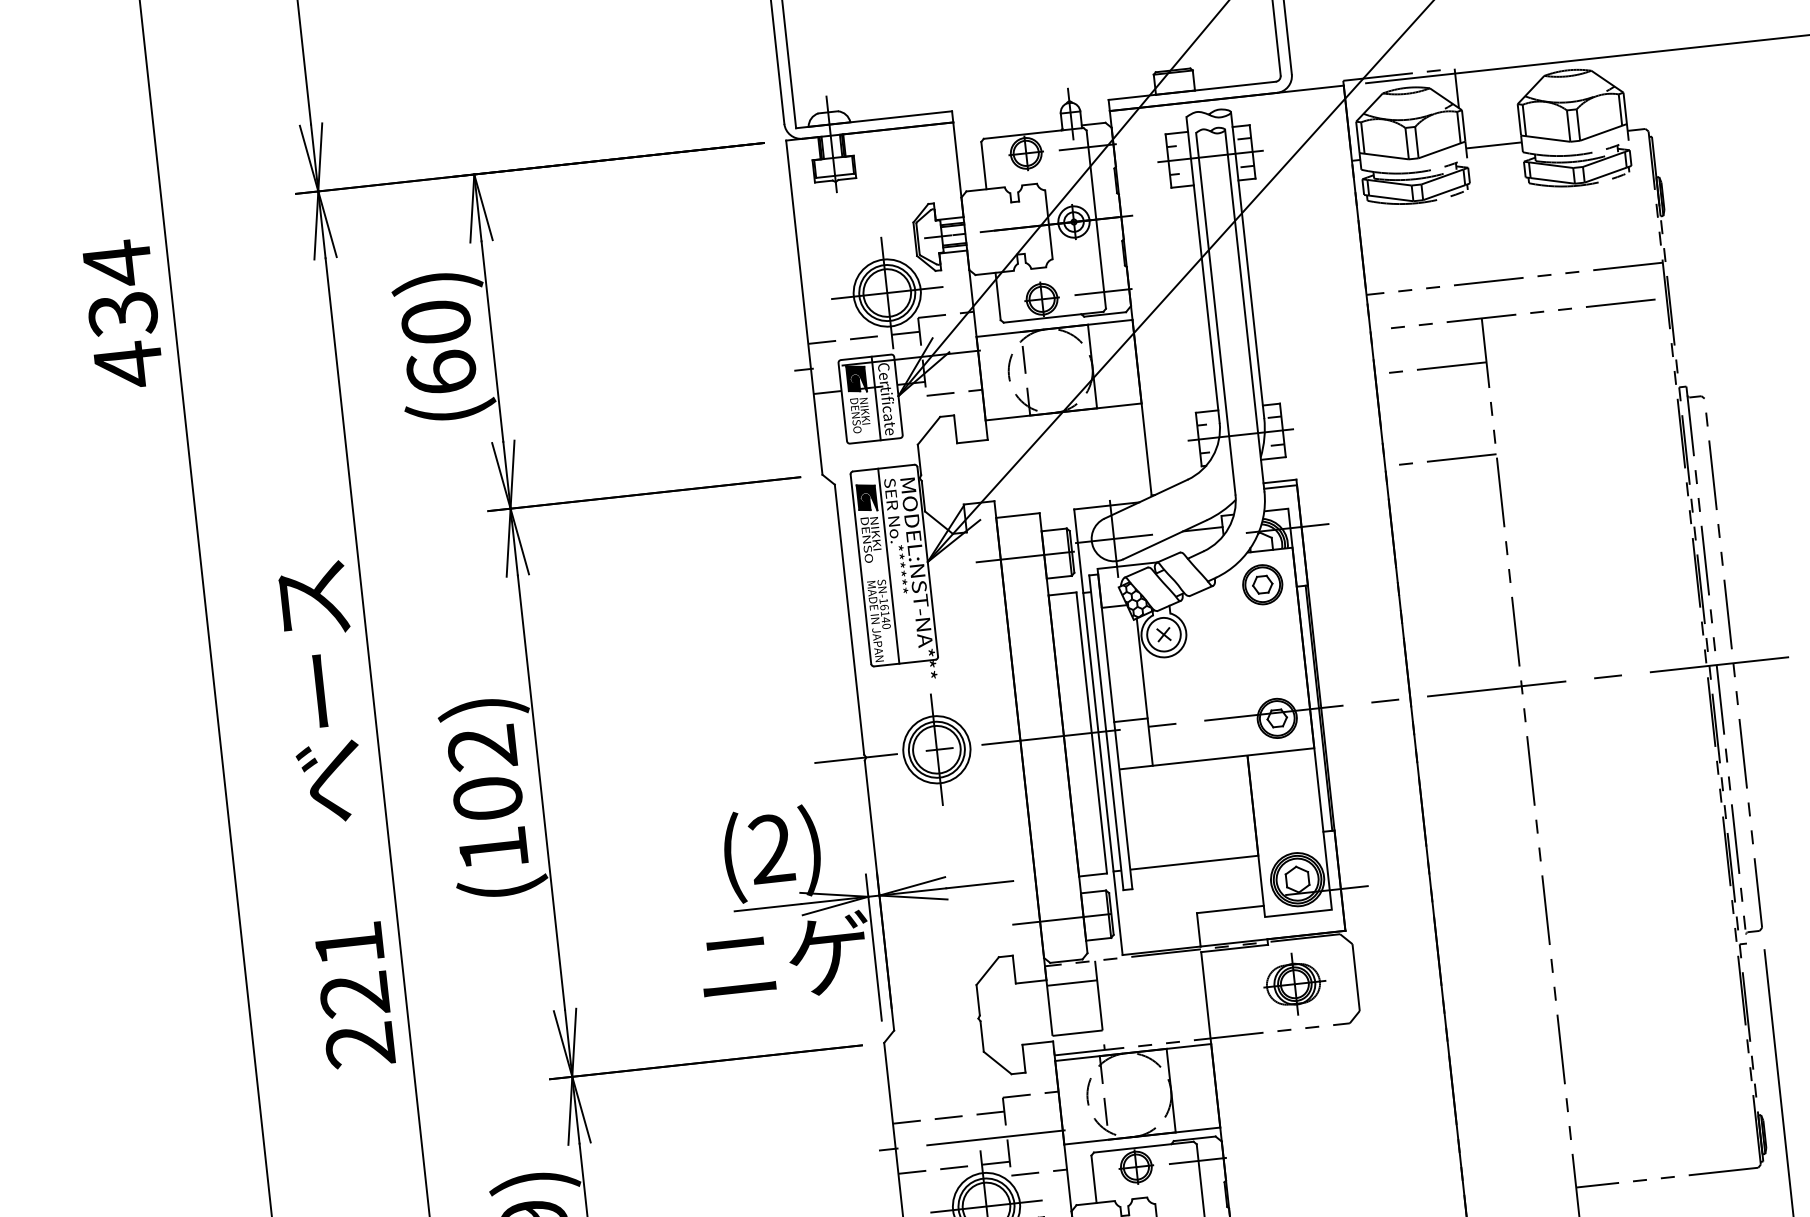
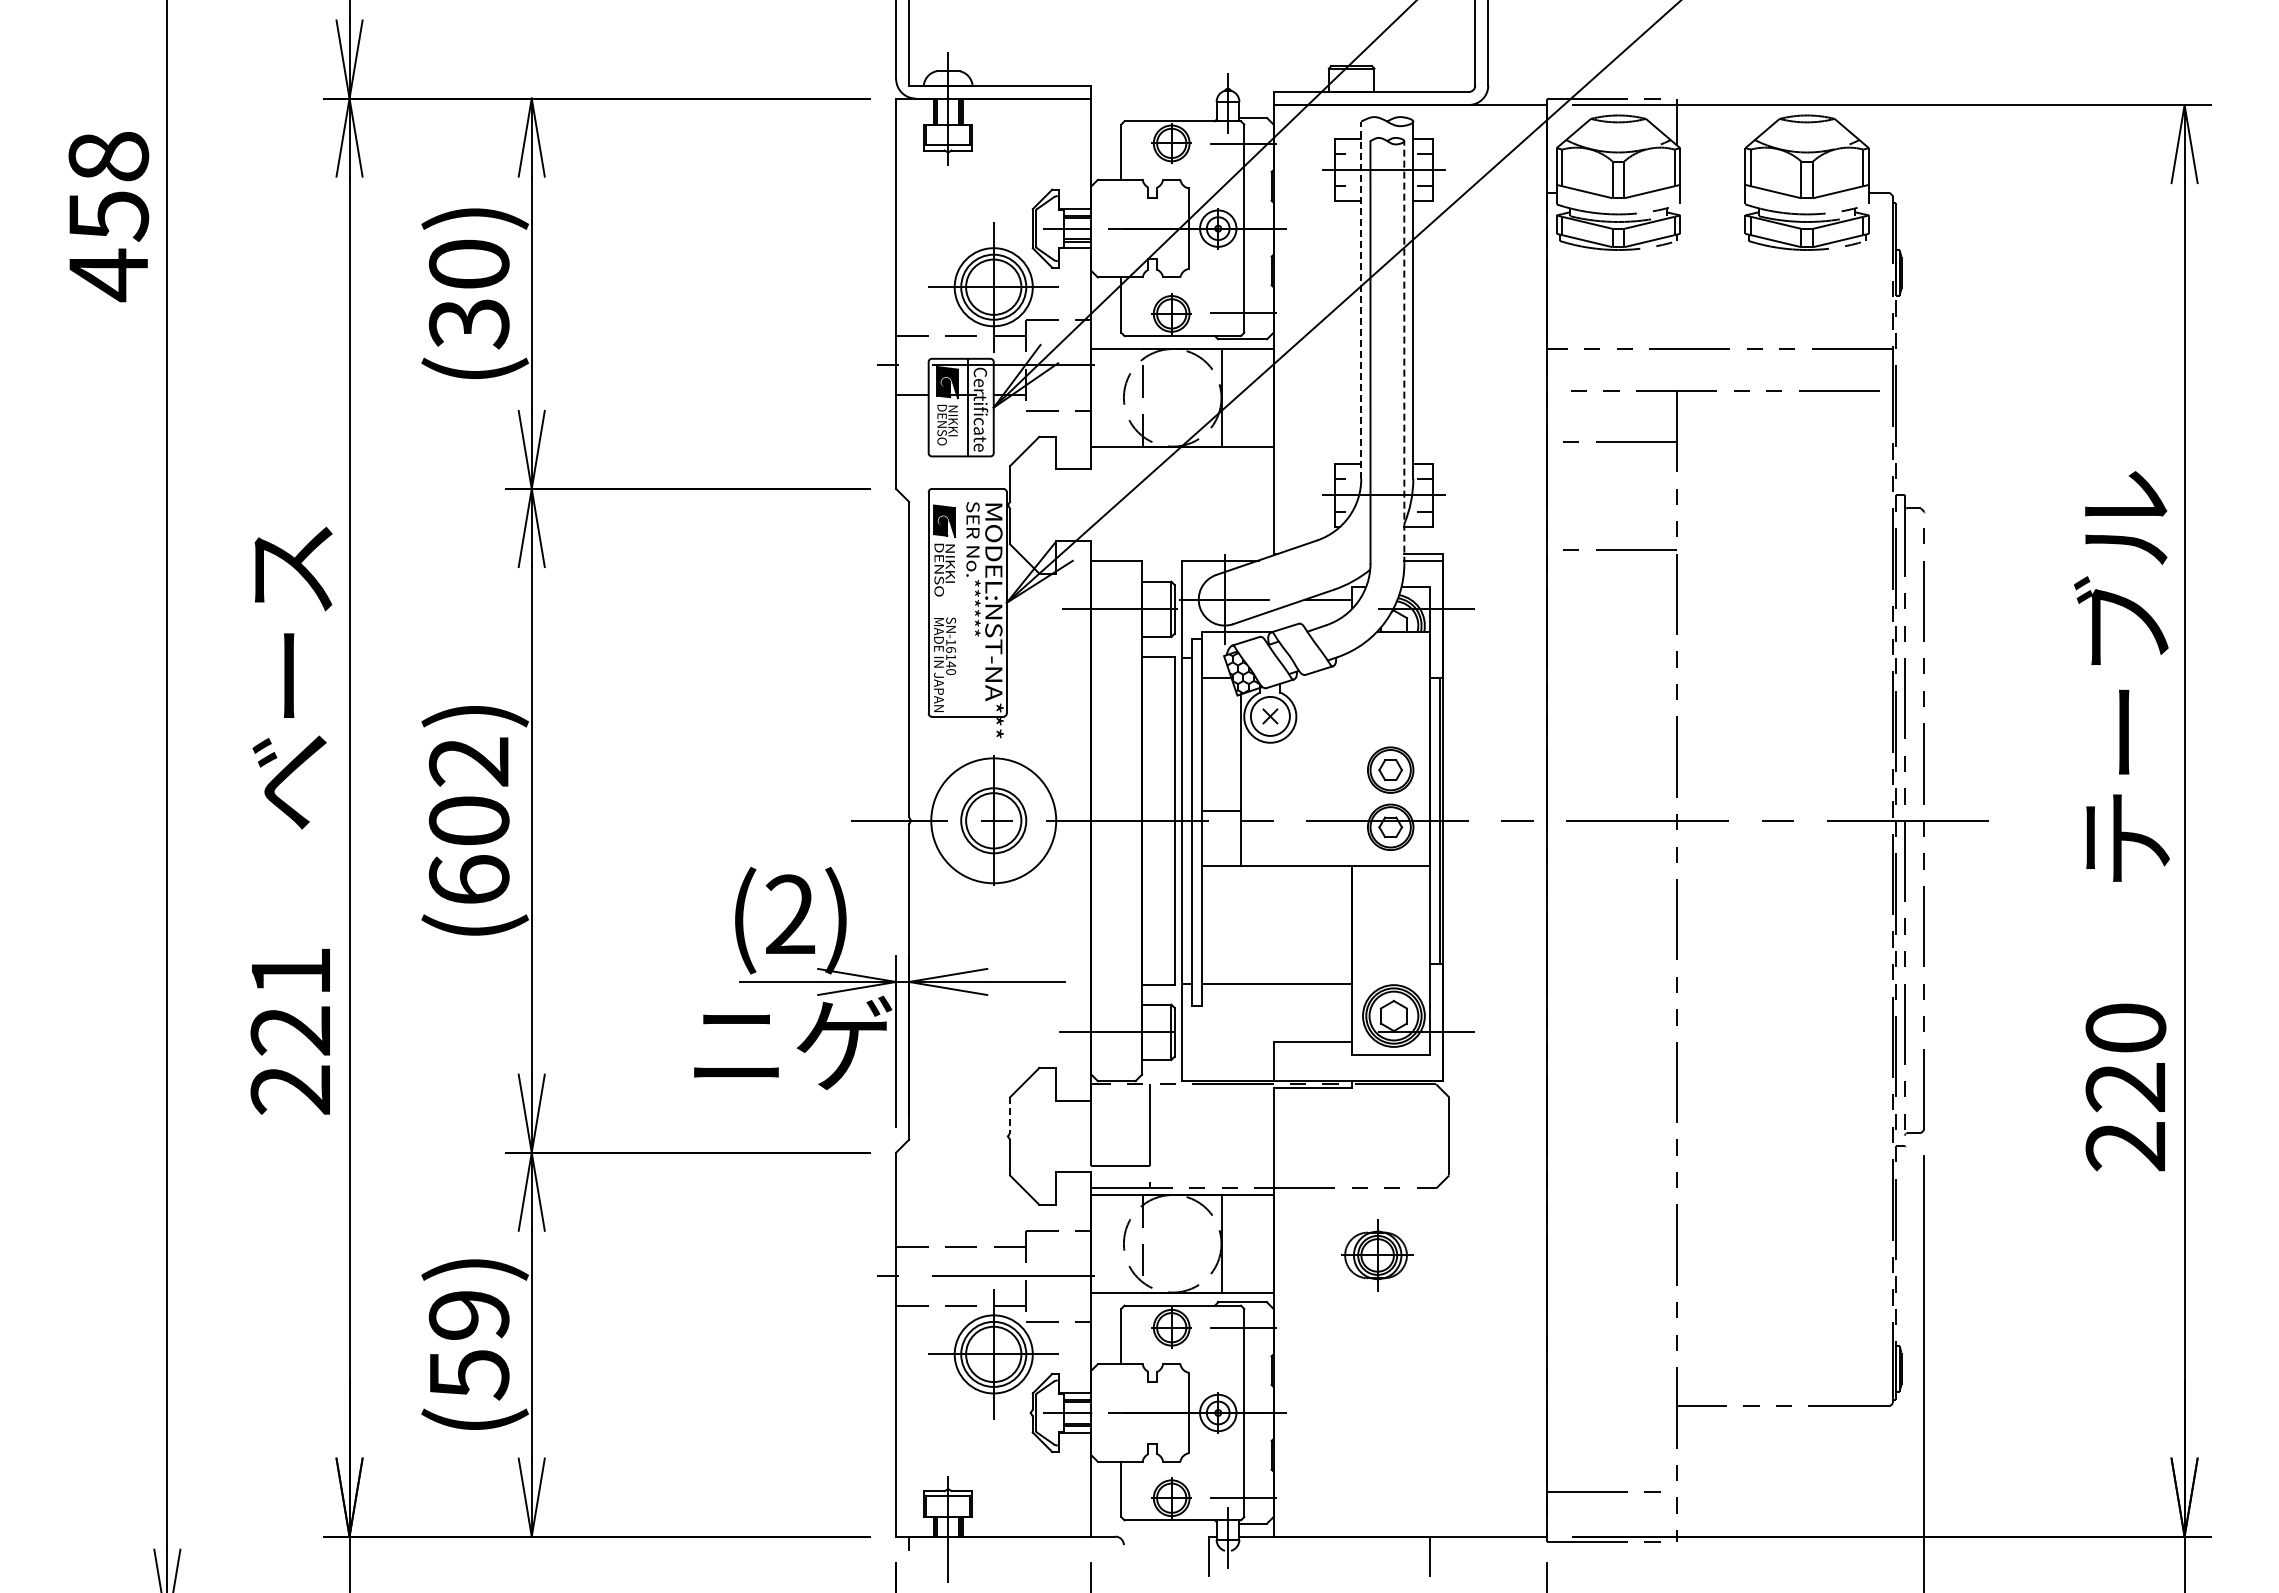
line: (1493, 145) -> (1712, 192), removed
line: (1203, 270) -> (1361, 300), solid -> dashed
text: (120, 288) -> (108, 185), 434 -> 458
line: (1244, 309) -> (1404, 351), solid -> dashed
text: (441, 372) -> (468, 323), (60) -> (30)
line: (888, 565) -> (961, 602), removed
part: (1262, 584) -> (1390, 769), moved
circle: (936, 749) -> (993, 820), size x1.6
text: (492, 848) -> (468, 879), (102) -> (602)
line: (1072, 983) -> (1120, 1107), removed
part: (1294, 984) -> (1377, 1255), moved
line: (978, 1000) -> (1010, 1115), solid -> dashed

